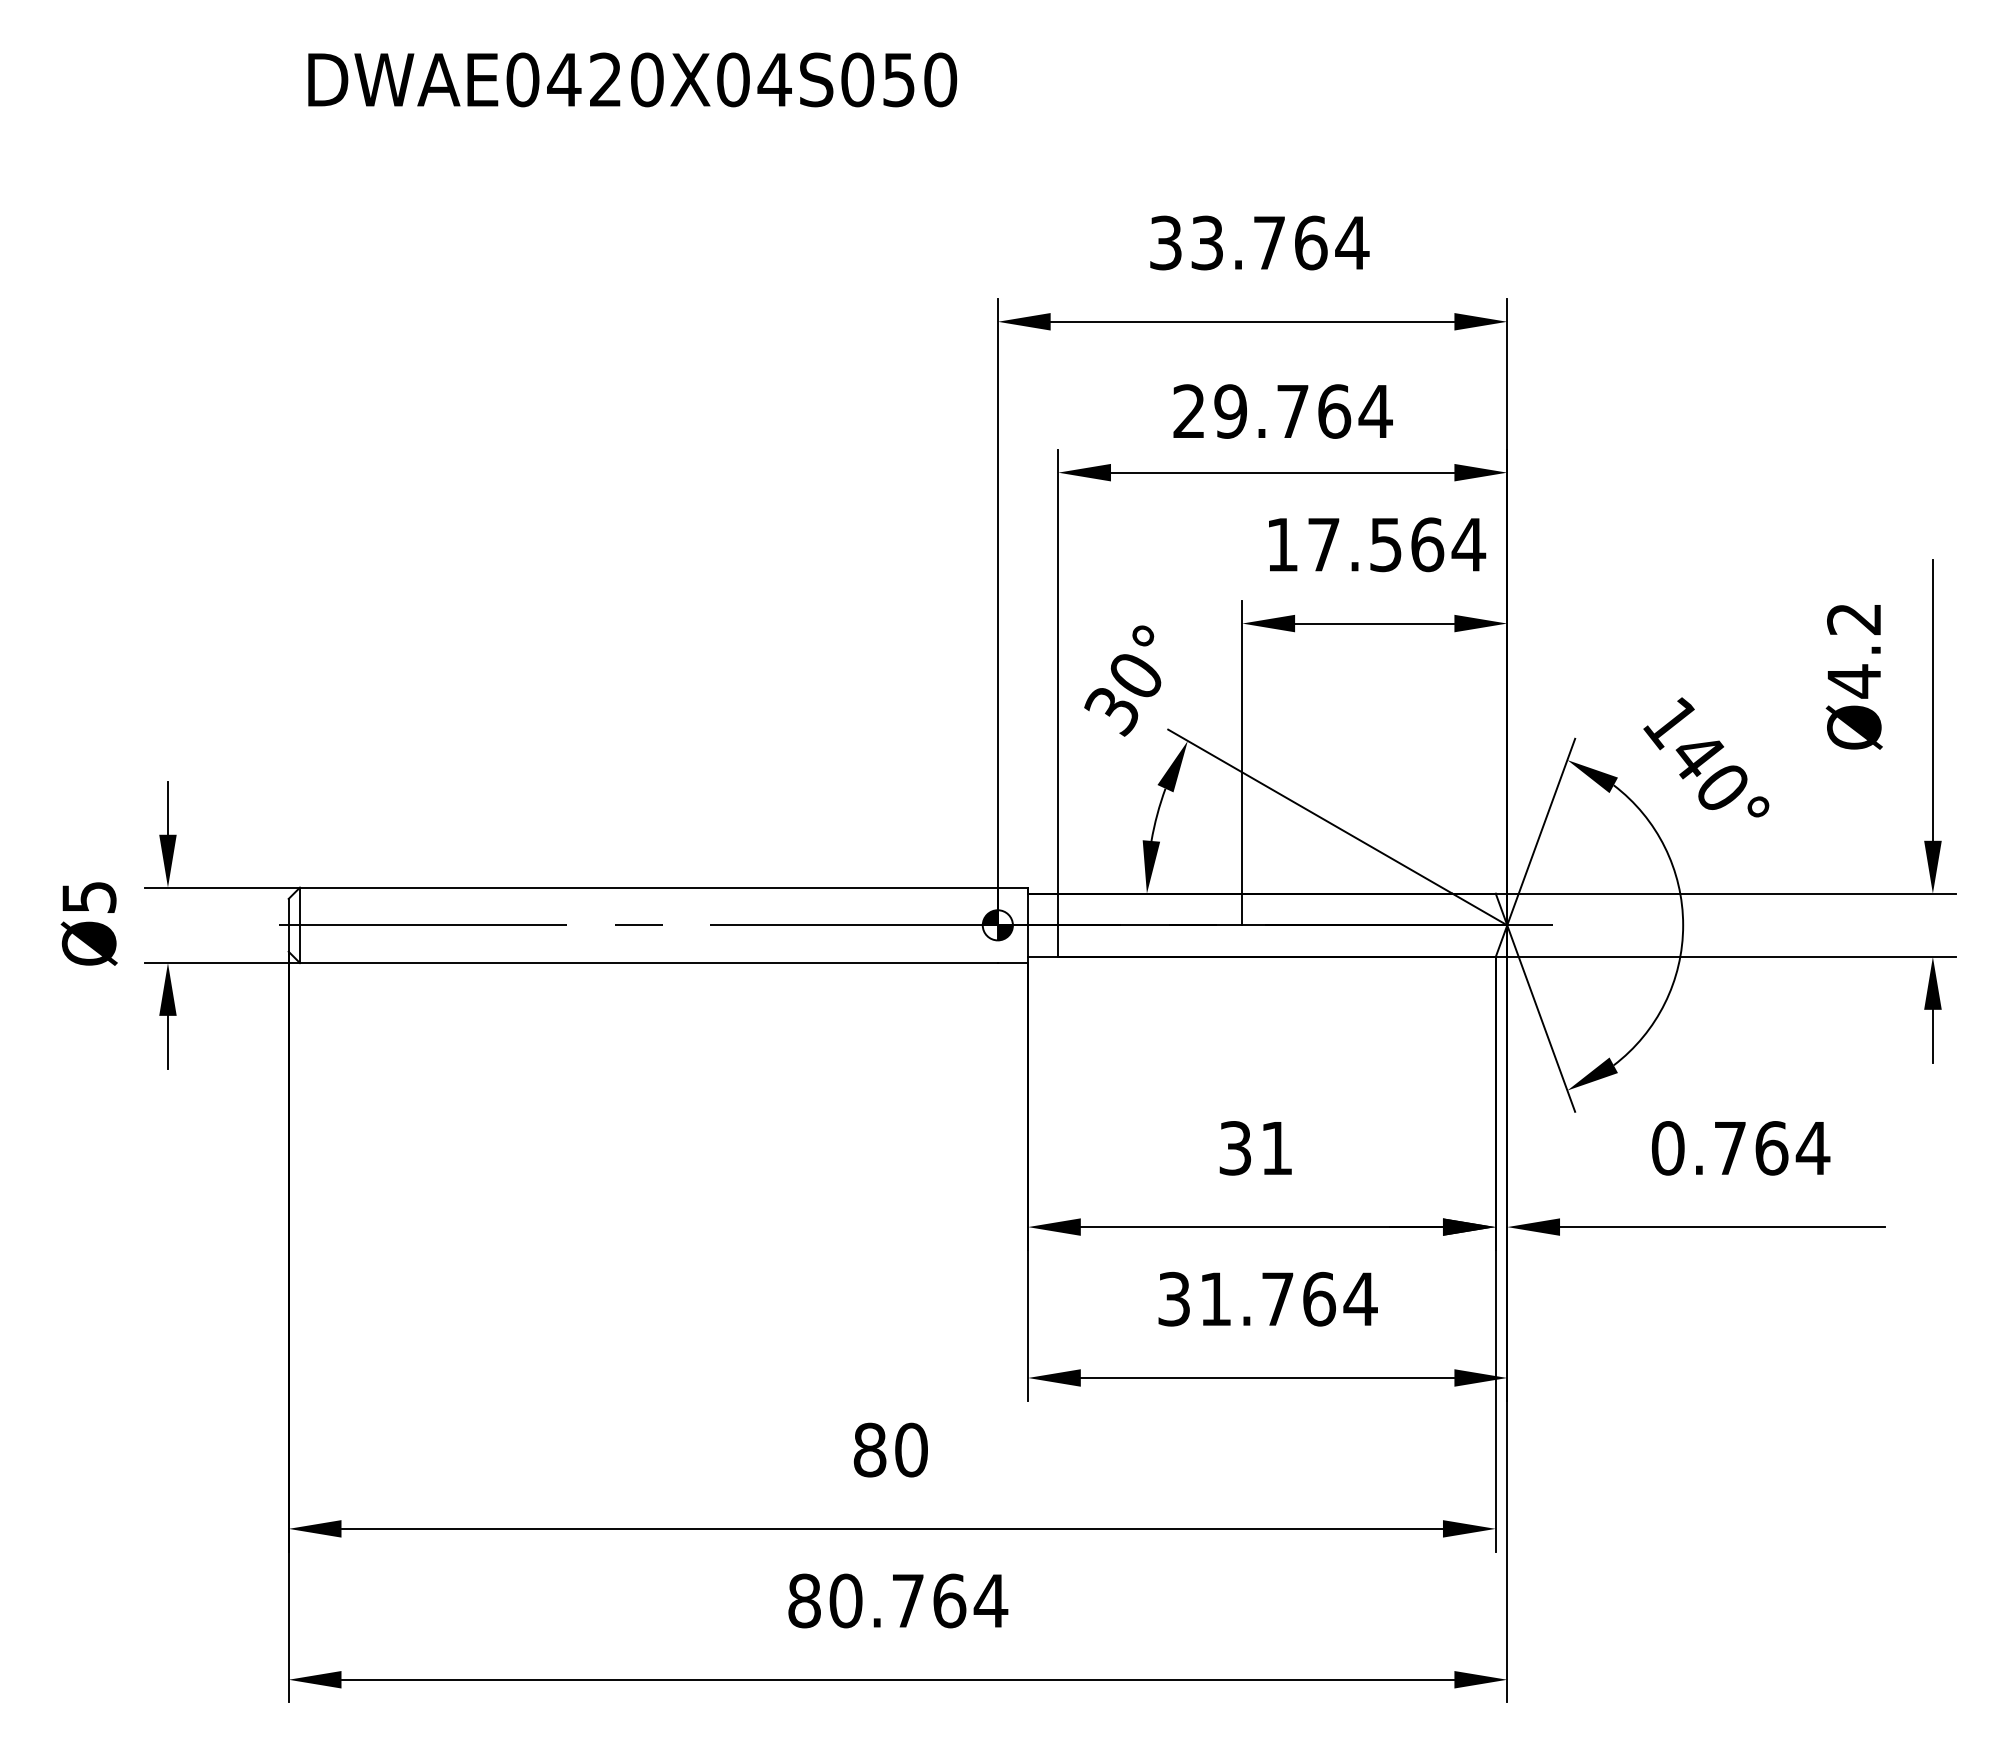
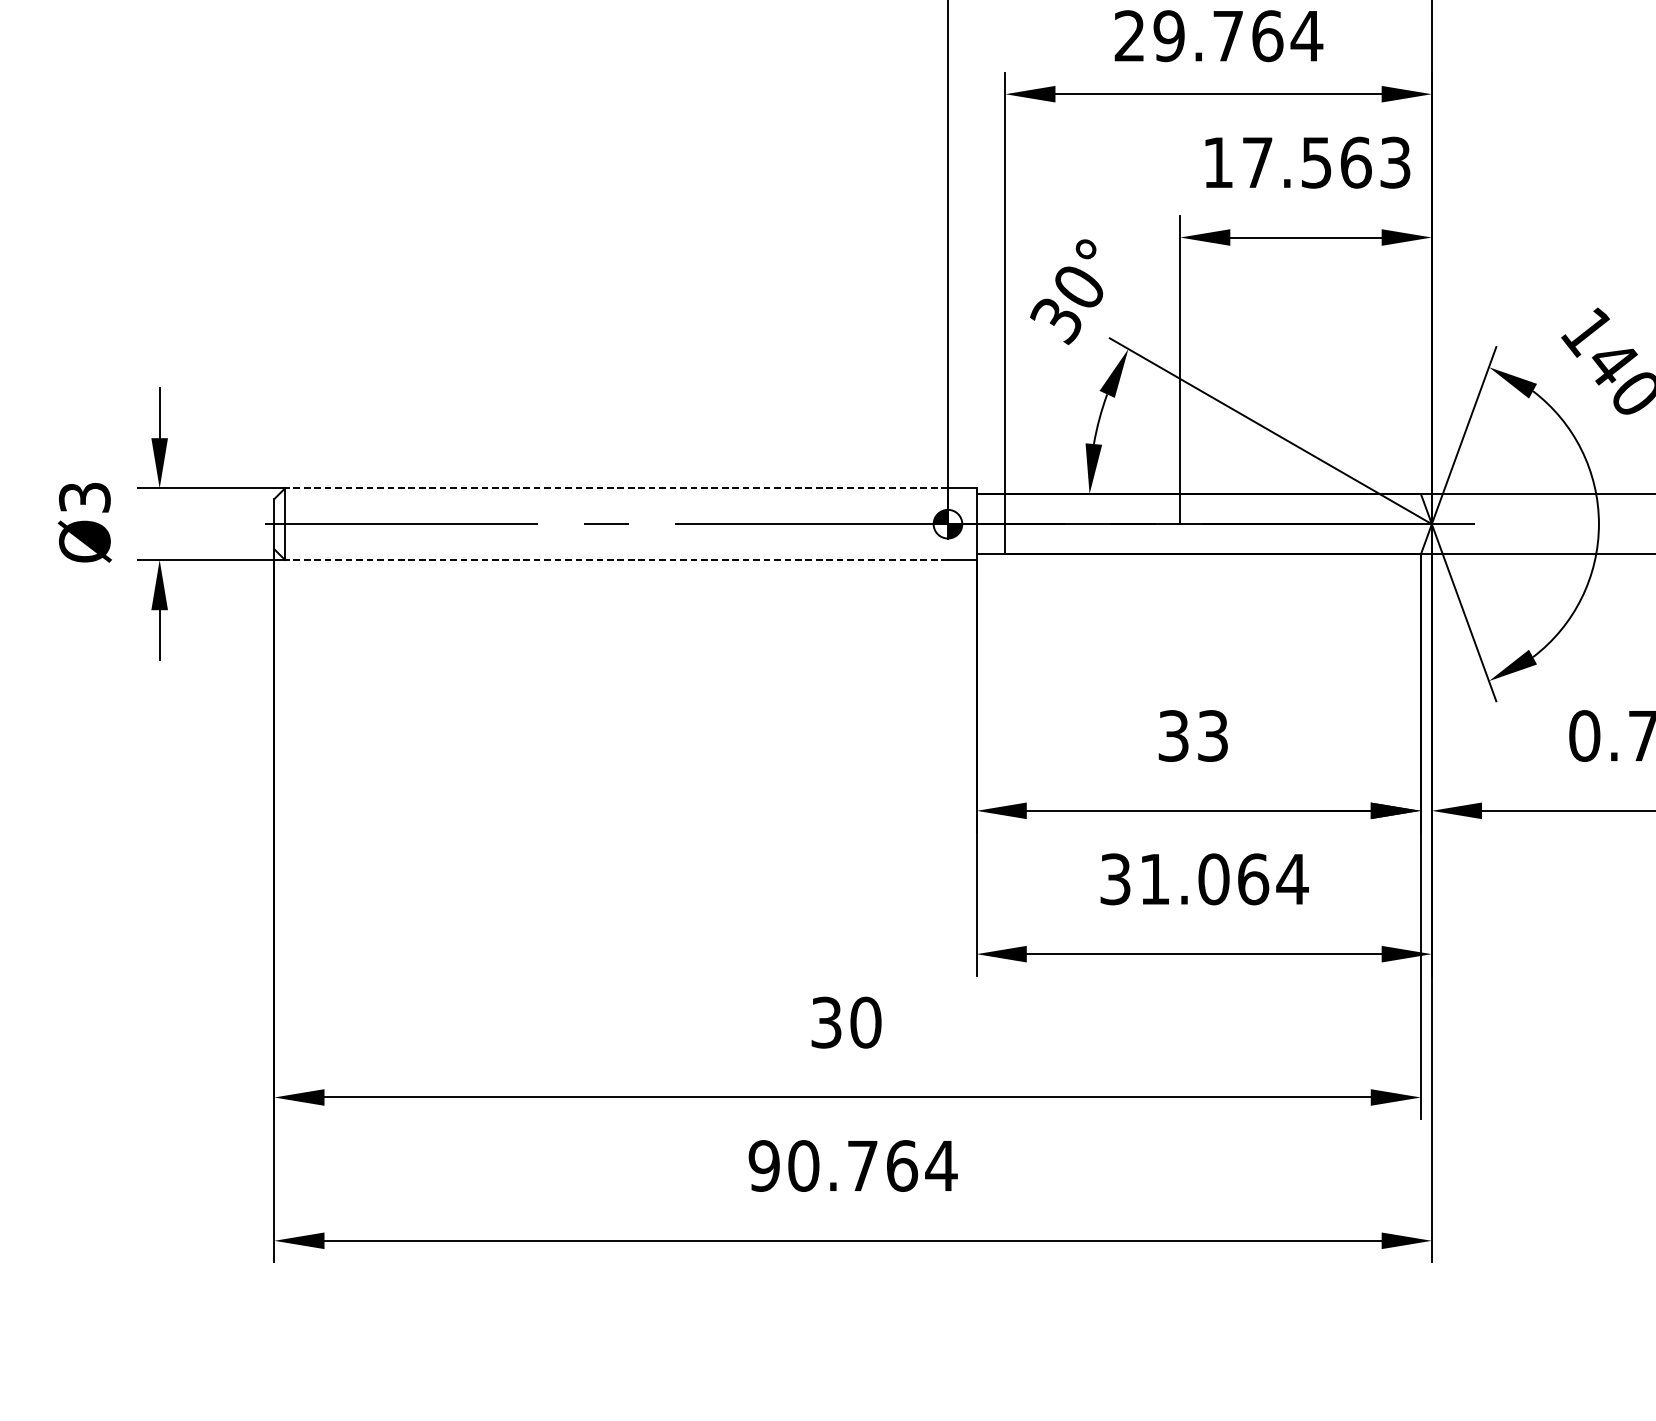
text: (1468, 544) -> (1395, 162), 17.564 -> 17.563
line: (648, 887) -> (616, 488), solid -> dashed
text: (88, 896) -> (84, 496), Ø5 -> Ø3
line: (648, 963) -> (616, 560), solid -> dashed
text: (1276, 1148) -> (1212, 736), 31 -> 33
text: (1277, 1298) -> (1213, 878), 31.764 -> 31.064
text: (869, 1449) -> (826, 1022), 80 -> 30
text: (804, 1600) -> (764, 1165), 80.764 -> 90.764

